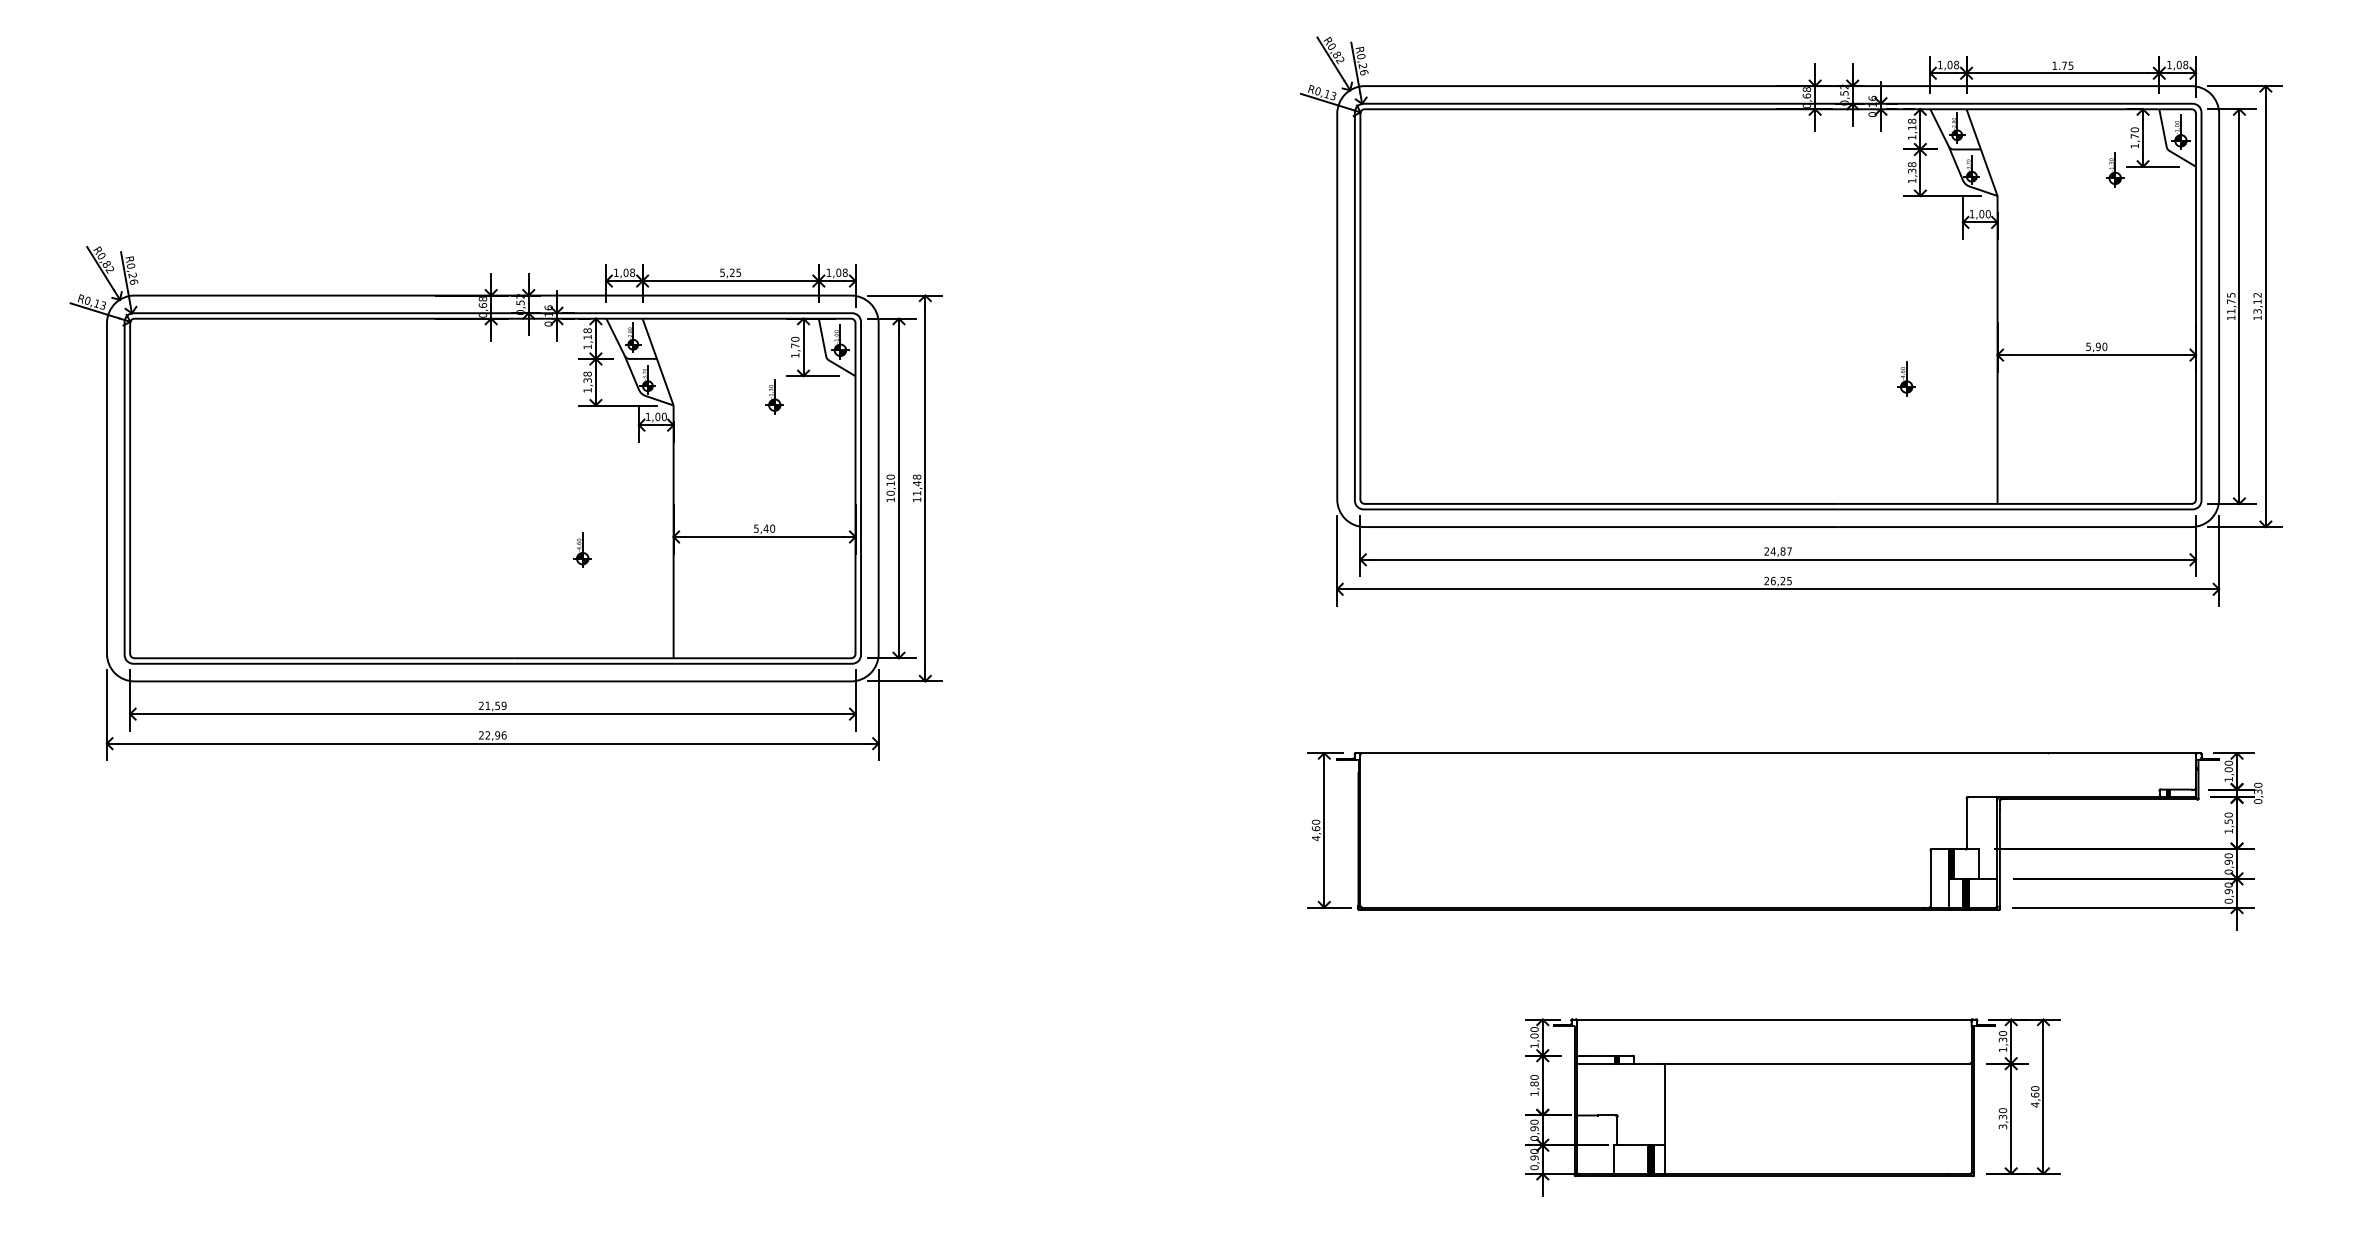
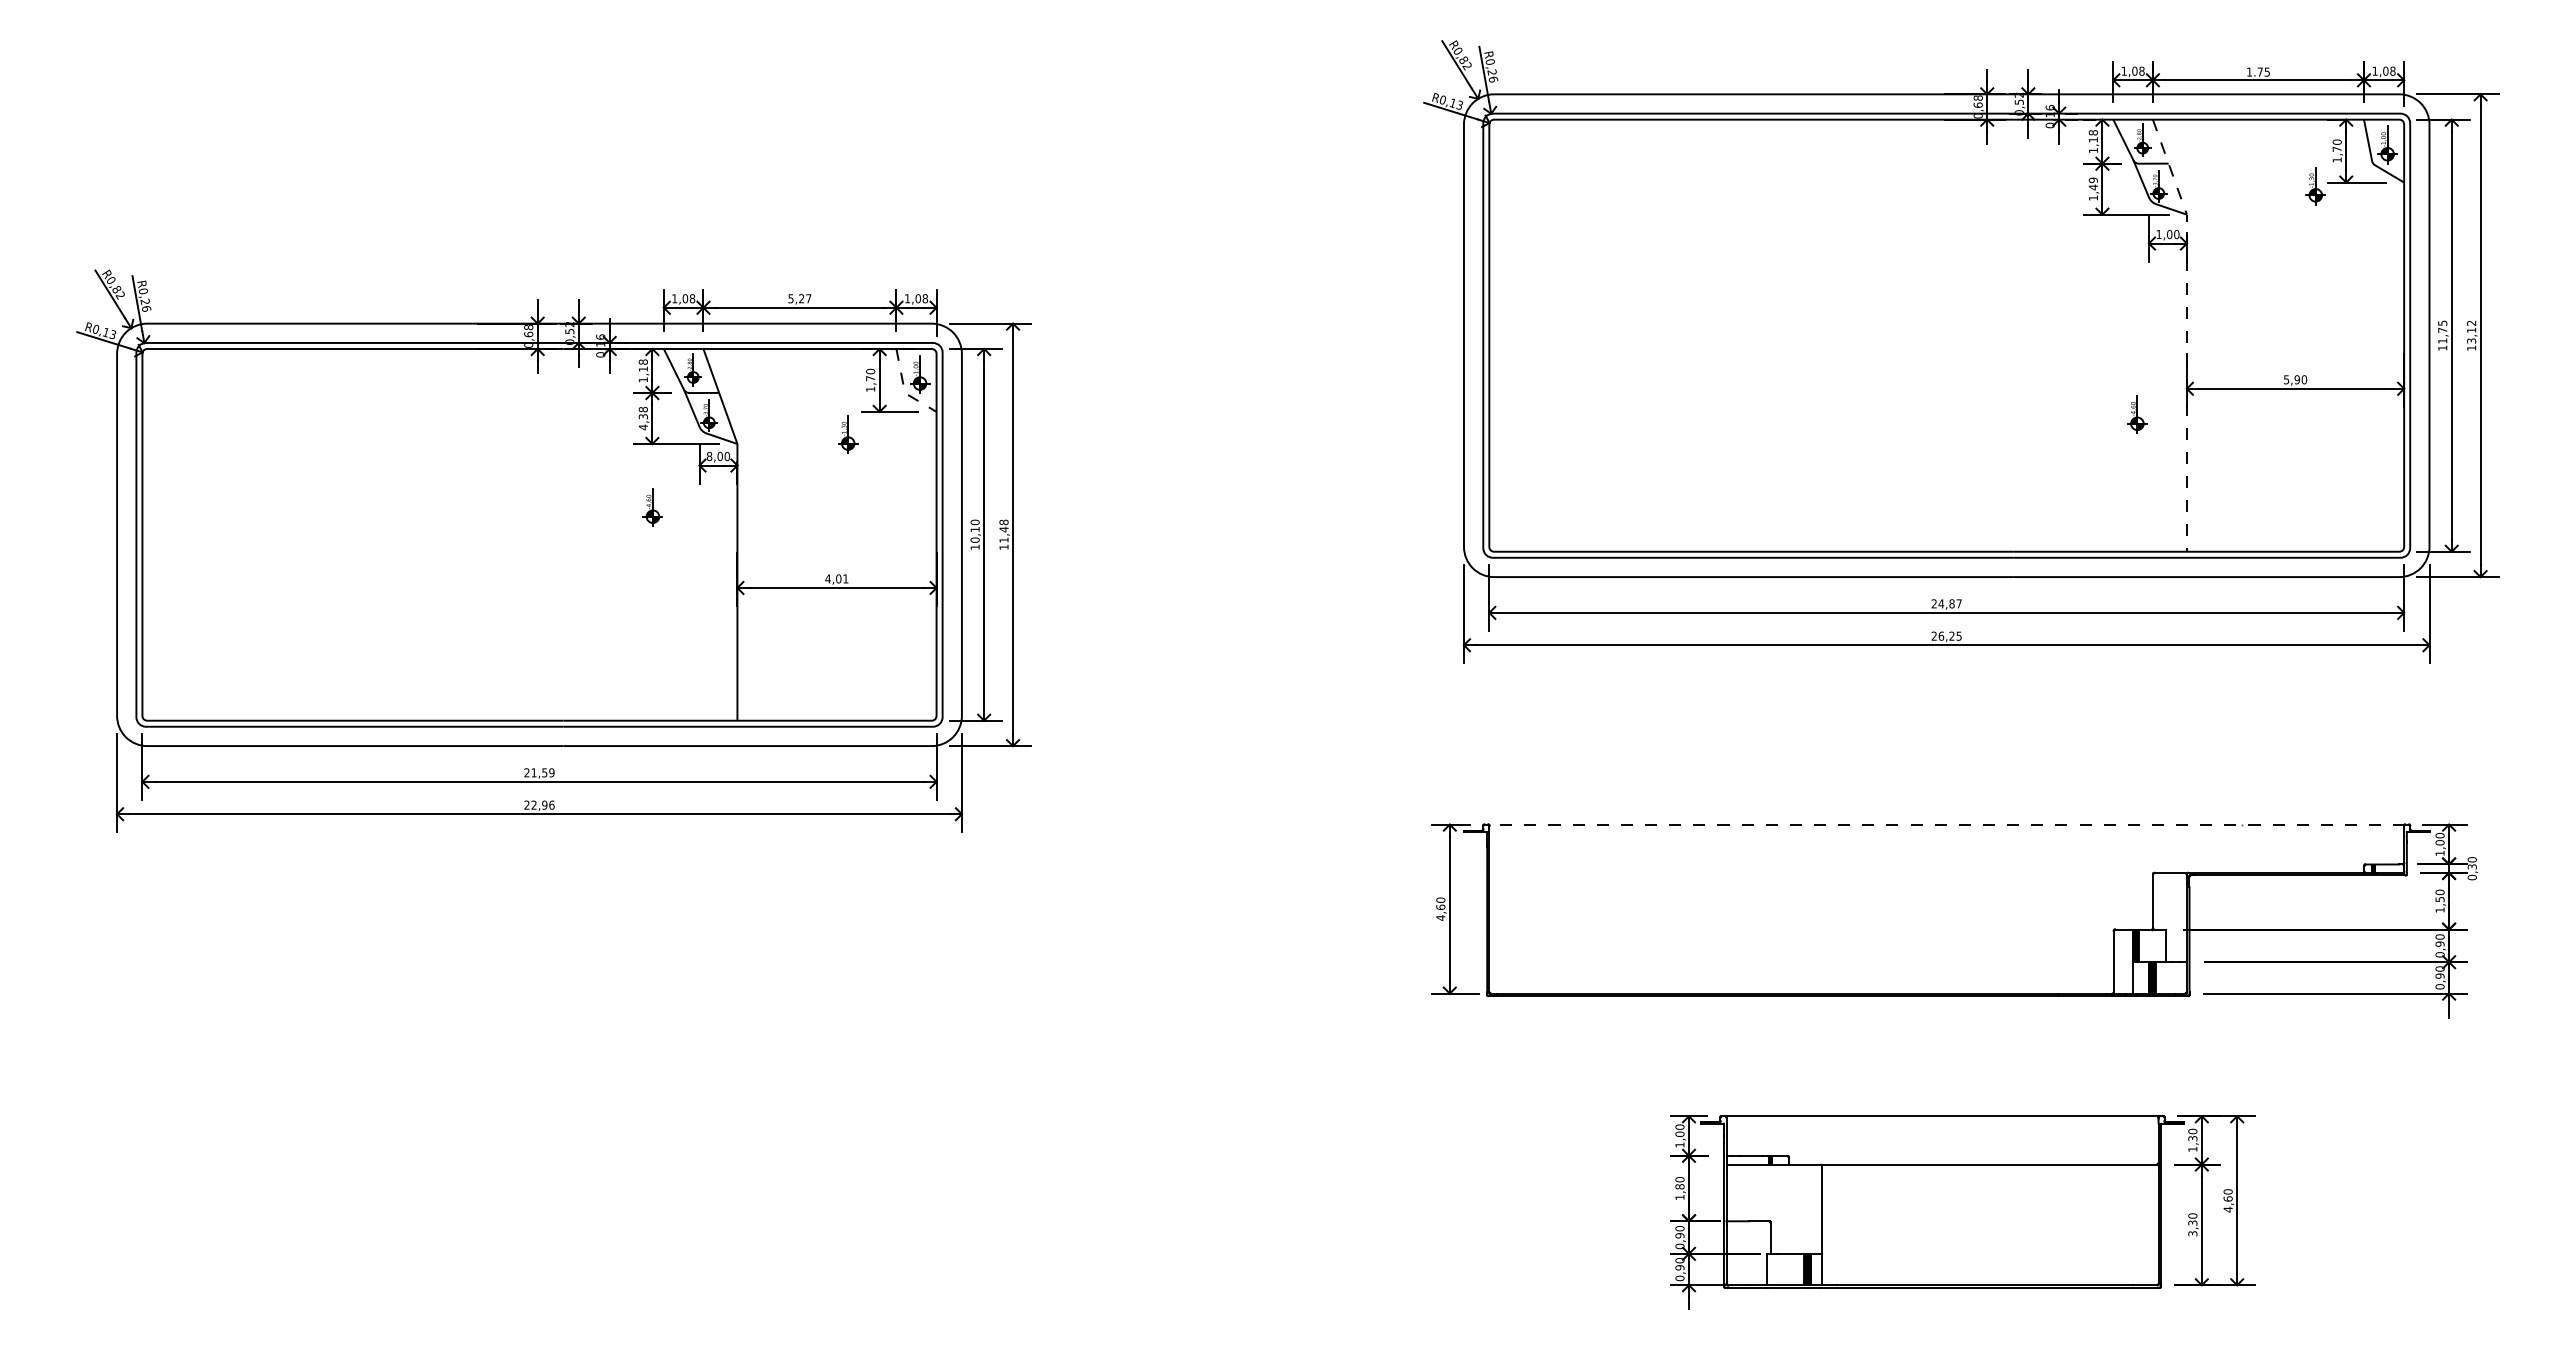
text: (1911, 167) -> (2092, 183), 1,38 -> 1,49
text: (738, 272) -> (808, 298), 5,25 -> 5,27
line: (1997, 303) -> (2186, 332), solid -> dashed
line: (826, 357) -> (904, 391), solid -> dashed
part: (1906, 378) -> (2137, 414), moved
text: (586, 390) -> (642, 427), 1,38 -> 4,38
text: (648, 416) -> (709, 456), 1,00 -> 8,00
text: (764, 528) -> (836, 578), 5,40 -> 4,01
part: (582, 550) -> (652, 507), moved
line: (1777, 753) -> (1946, 824), solid -> dashed

